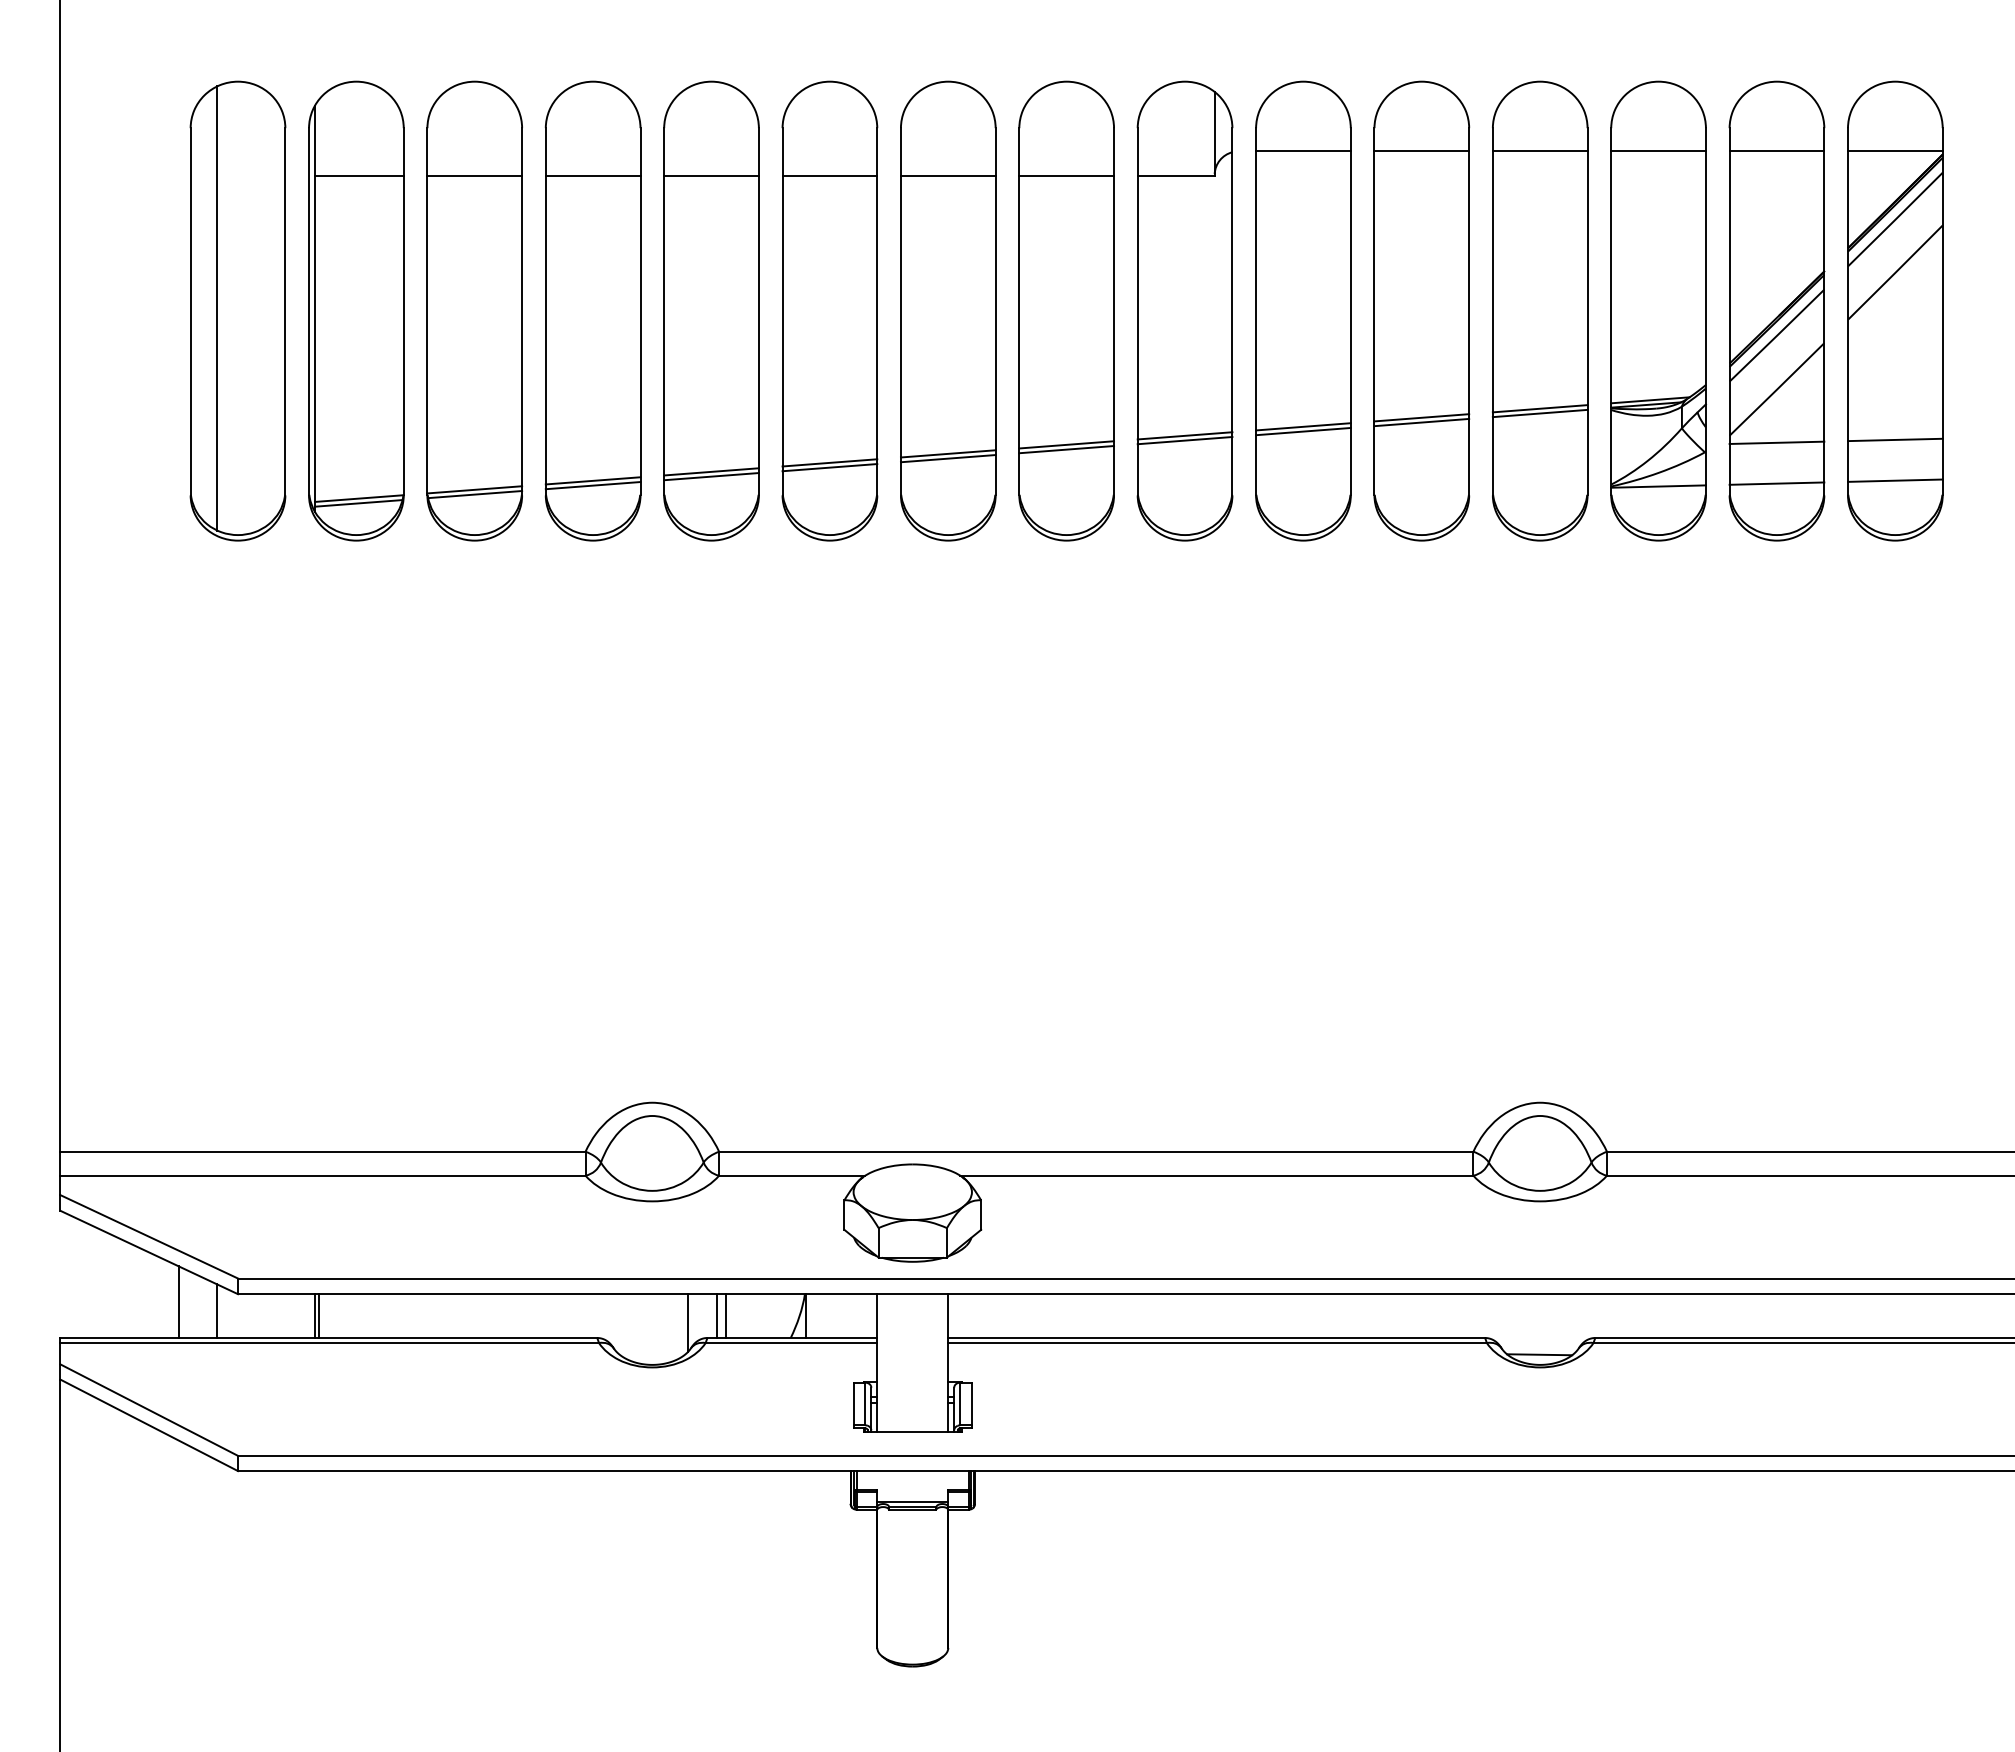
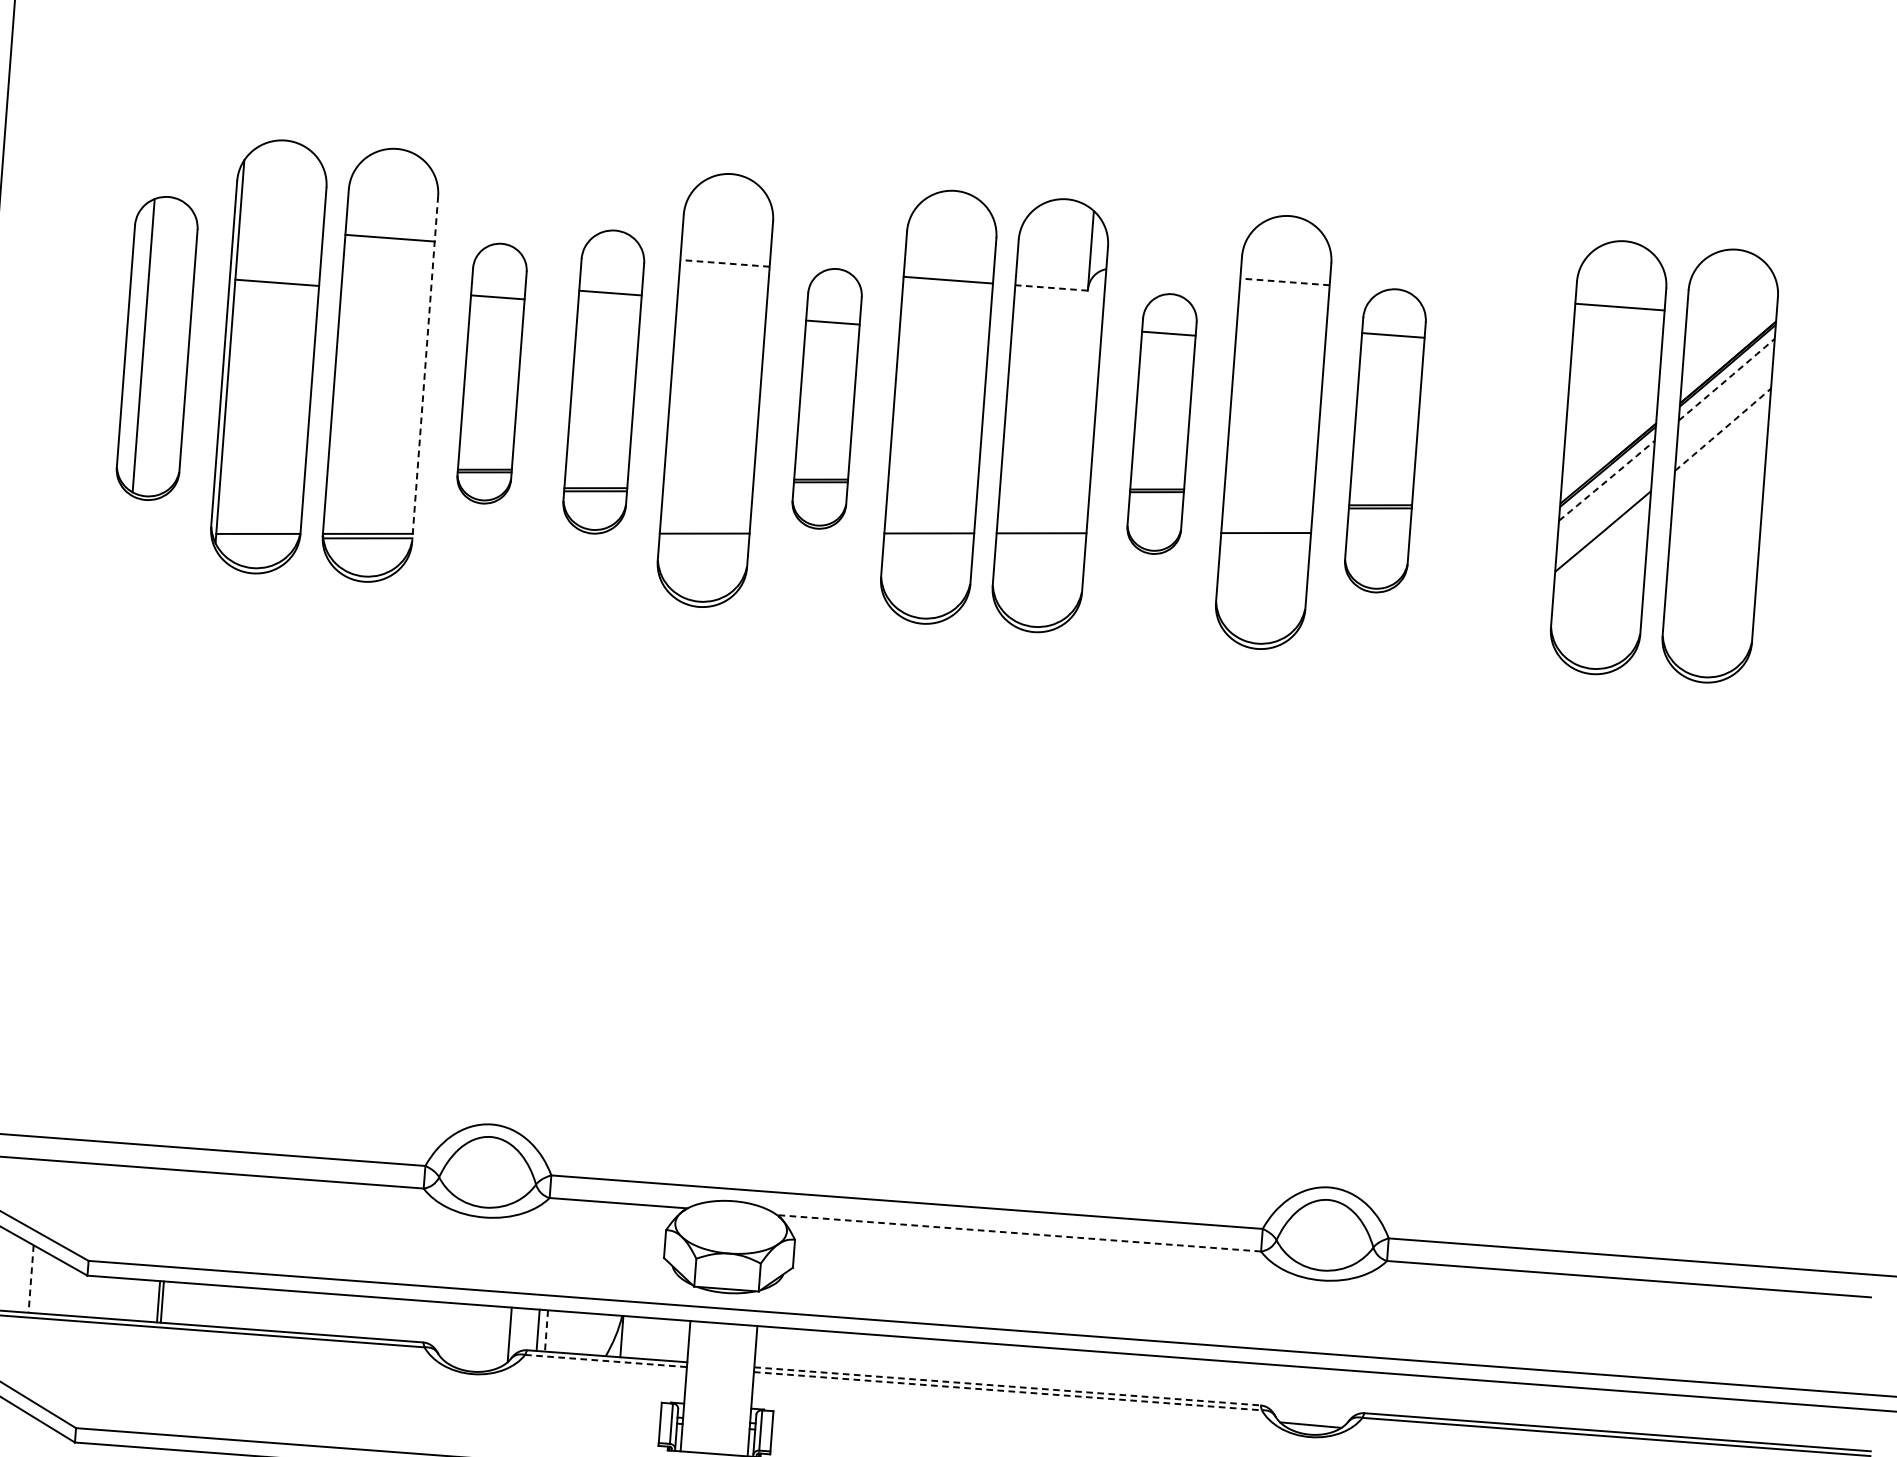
line: (1421, 151) -> (1284, 281), solid -> dashed
line: (1894, 151) -> (1730, 315), removed
line: (358, 176) -> (276, 282), moved
line: (829, 176) -> (724, 263), solid -> dashed
line: (1175, 176) -> (1050, 288), solid -> dashed
arc: (1895, 219) -> (1726, 379), solid -> dashed
arc: (1895, 272) -> (1723, 429), solid -> dashed
part: (237, 310) -> (156, 347), size x0.7
part: (592, 310) -> (491, 373), size x0.6
part: (711, 310) -> (603, 381), size x0.7
part: (948, 310) -> (827, 398), size x0.6
part: (1303, 310) -> (1162, 423), size x0.6
part: (1540, 310) -> (1385, 440), size x0.7
part: (1658, 310) -> (1496, 448), removed
line: (522, 311) -> (425, 369), solid -> dashed
arc: (1777, 335) -> (1607, 480), solid -> dashed
line: (1421, 422) -> (1265, 537), removed
line: (1894, 439) -> (1710, 587), removed
line: (1184, 440) -> (1040, 537), removed
line: (1776, 442) -> (1598, 581), removed
line: (1066, 449) -> (928, 537), removed
line: (829, 467) -> (703, 537), removed
line: (1894, 480) -> (1707, 625), removed
line: (1776, 483) -> (1596, 620), removed
line: (358, 503) -> (257, 538), removed
line: (1216, 1175) -> (1018, 1233), solid -> dashed
line: (178, 1302) -> (30, 1279), solid -> dashed
line: (217, 1310) -> (67, 1289), removed
line: (726, 1316) -> (546, 1331), solid -> dashed
line: (1217, 1337) -> (1008, 1385), solid -> dashed
line: (791, 1343) -> (606, 1361), solid -> dashed
line: (1218, 1343) -> (1008, 1391), solid -> dashed

